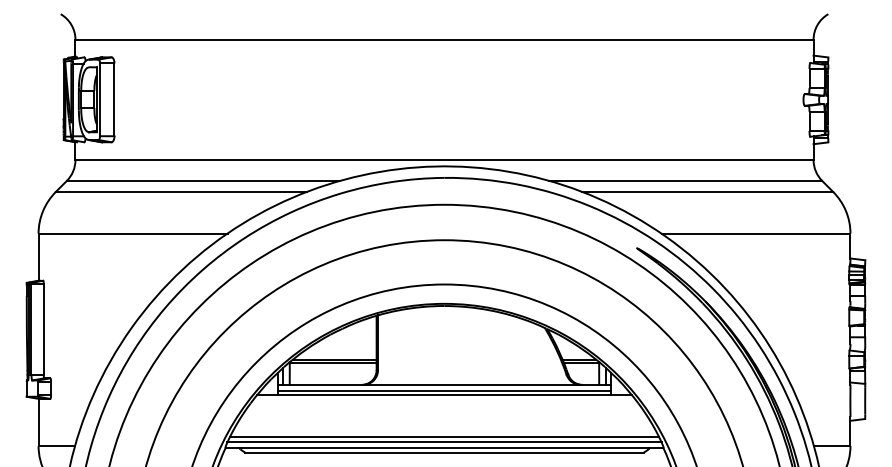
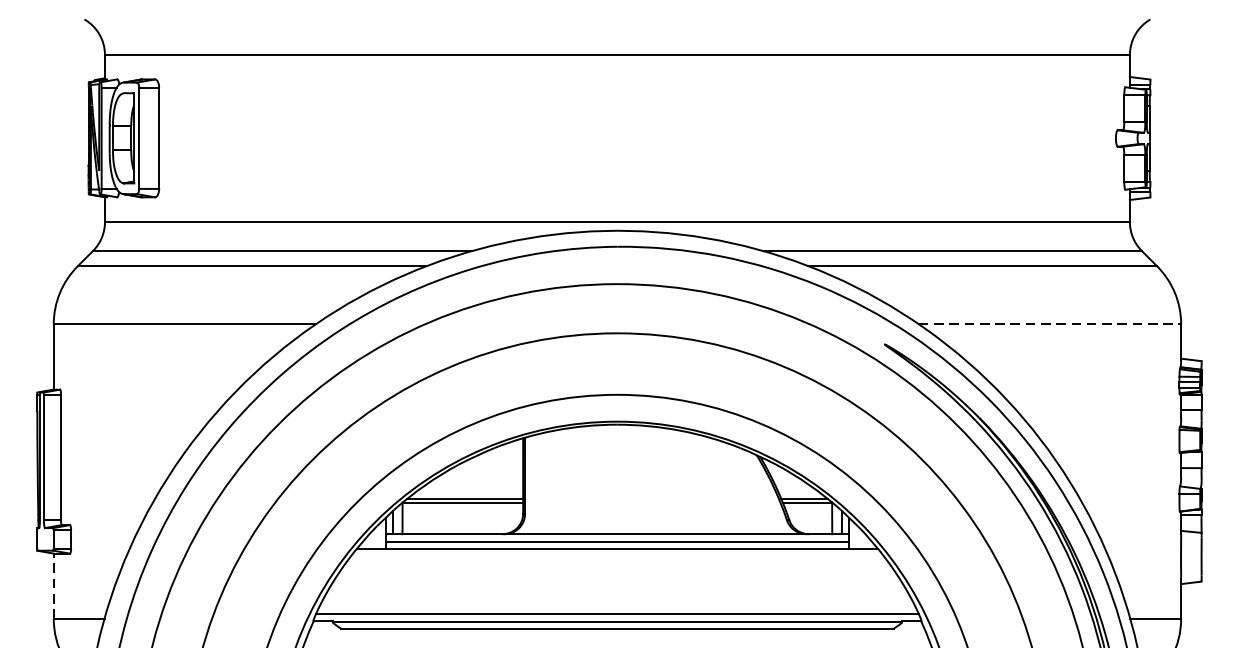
line: (756, 233) -> (1050, 324), solid -> dashed
line: (38, 422) -> (53, 586), solid -> dashed
line: (444, 436) -> (617, 605), removed

